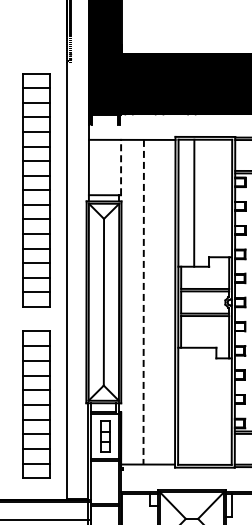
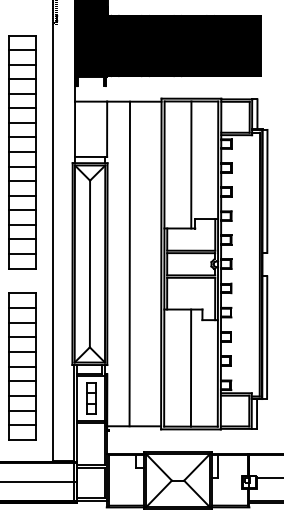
line: (121, 167) -> (107, 129), dashed -> solid
line: (194, 202) -> (191, 164), moved
line: (143, 302) -> (129, 264), dashed -> solid
line: (204, 405) -> (190, 367), added

